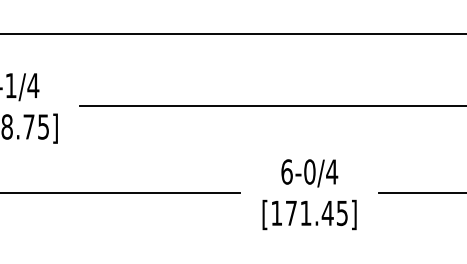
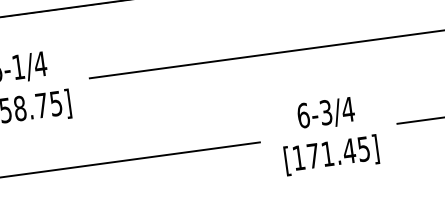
text: (309, 171) -> (325, 112), 6-0/4 -> 6-3/4

